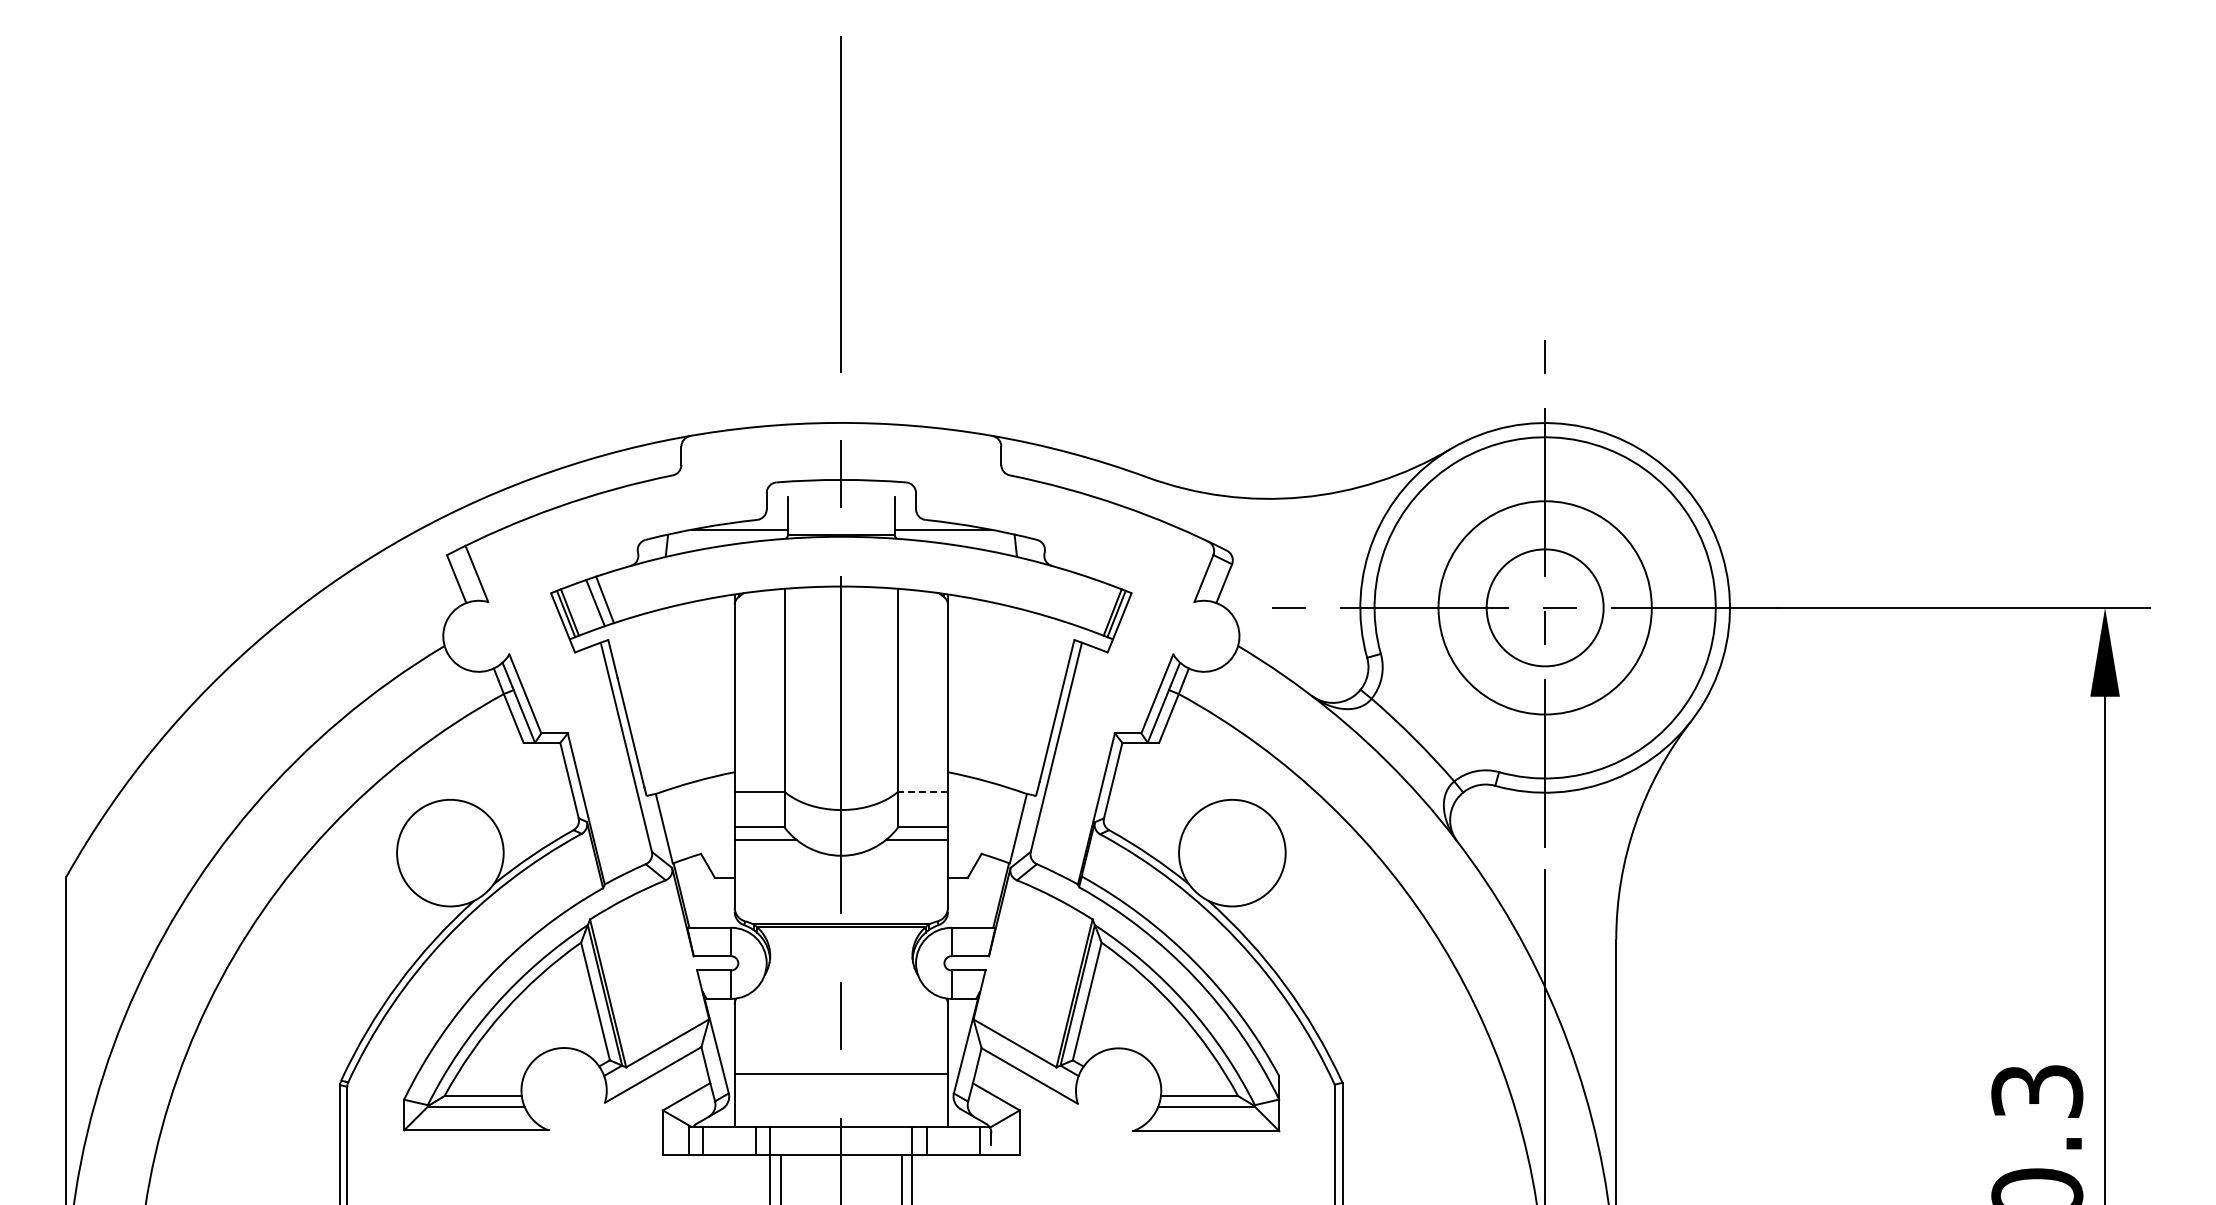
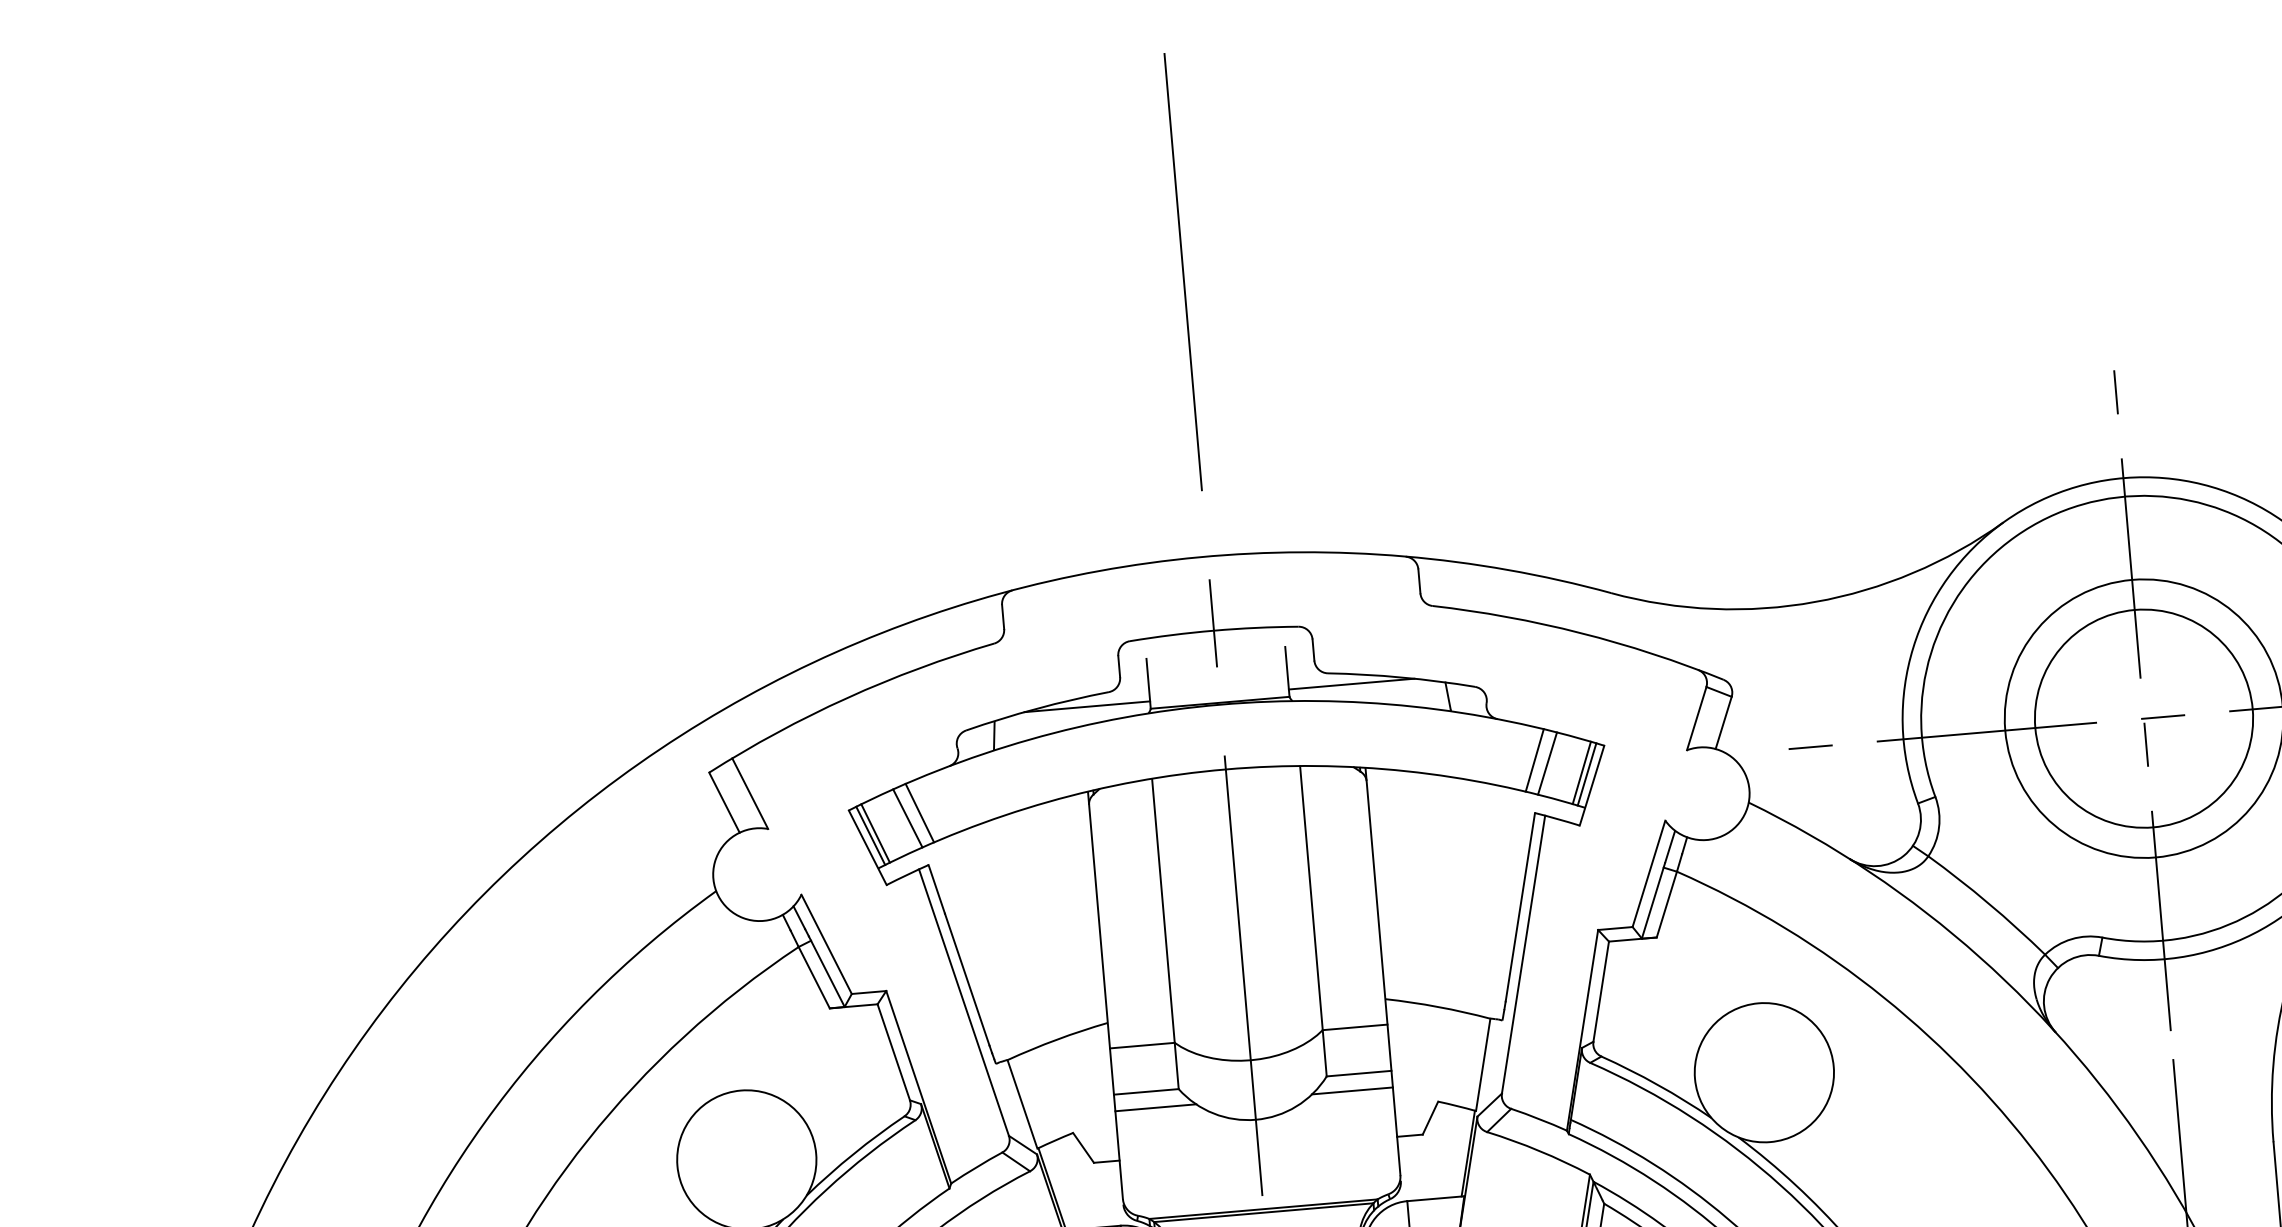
line: (1077, 599) -> (1534, 759), added
line: (1086, 602) -> (1546, 762), added
circle: (1544, 607) -> (2143, 718), size x1.43
line: (923, 791) -> (1355, 1026), dashed -> solid

